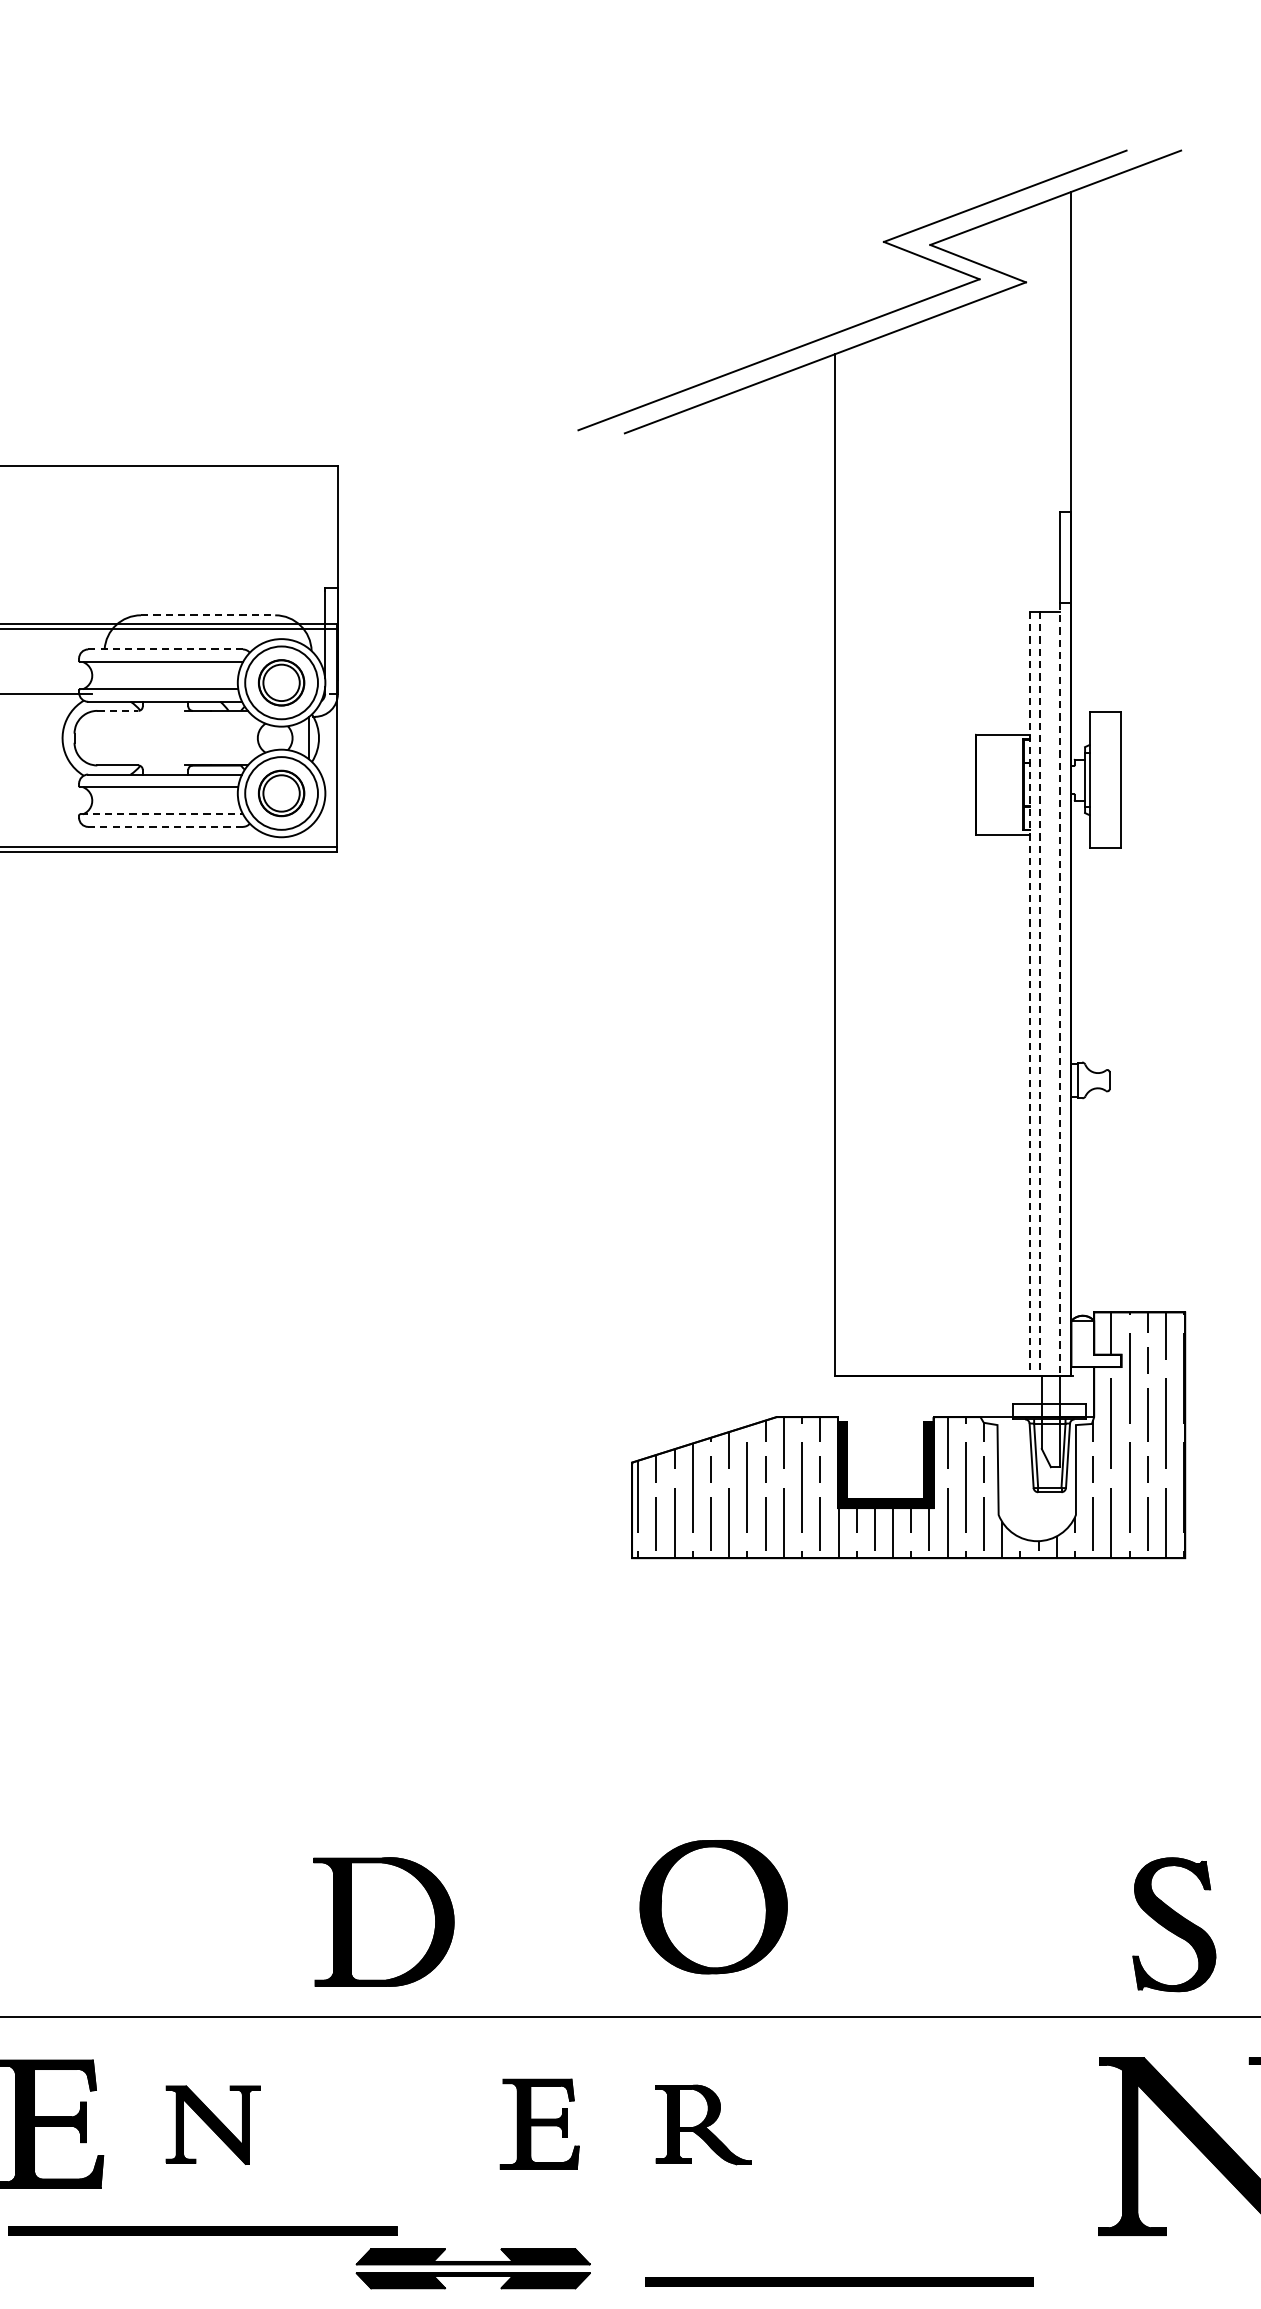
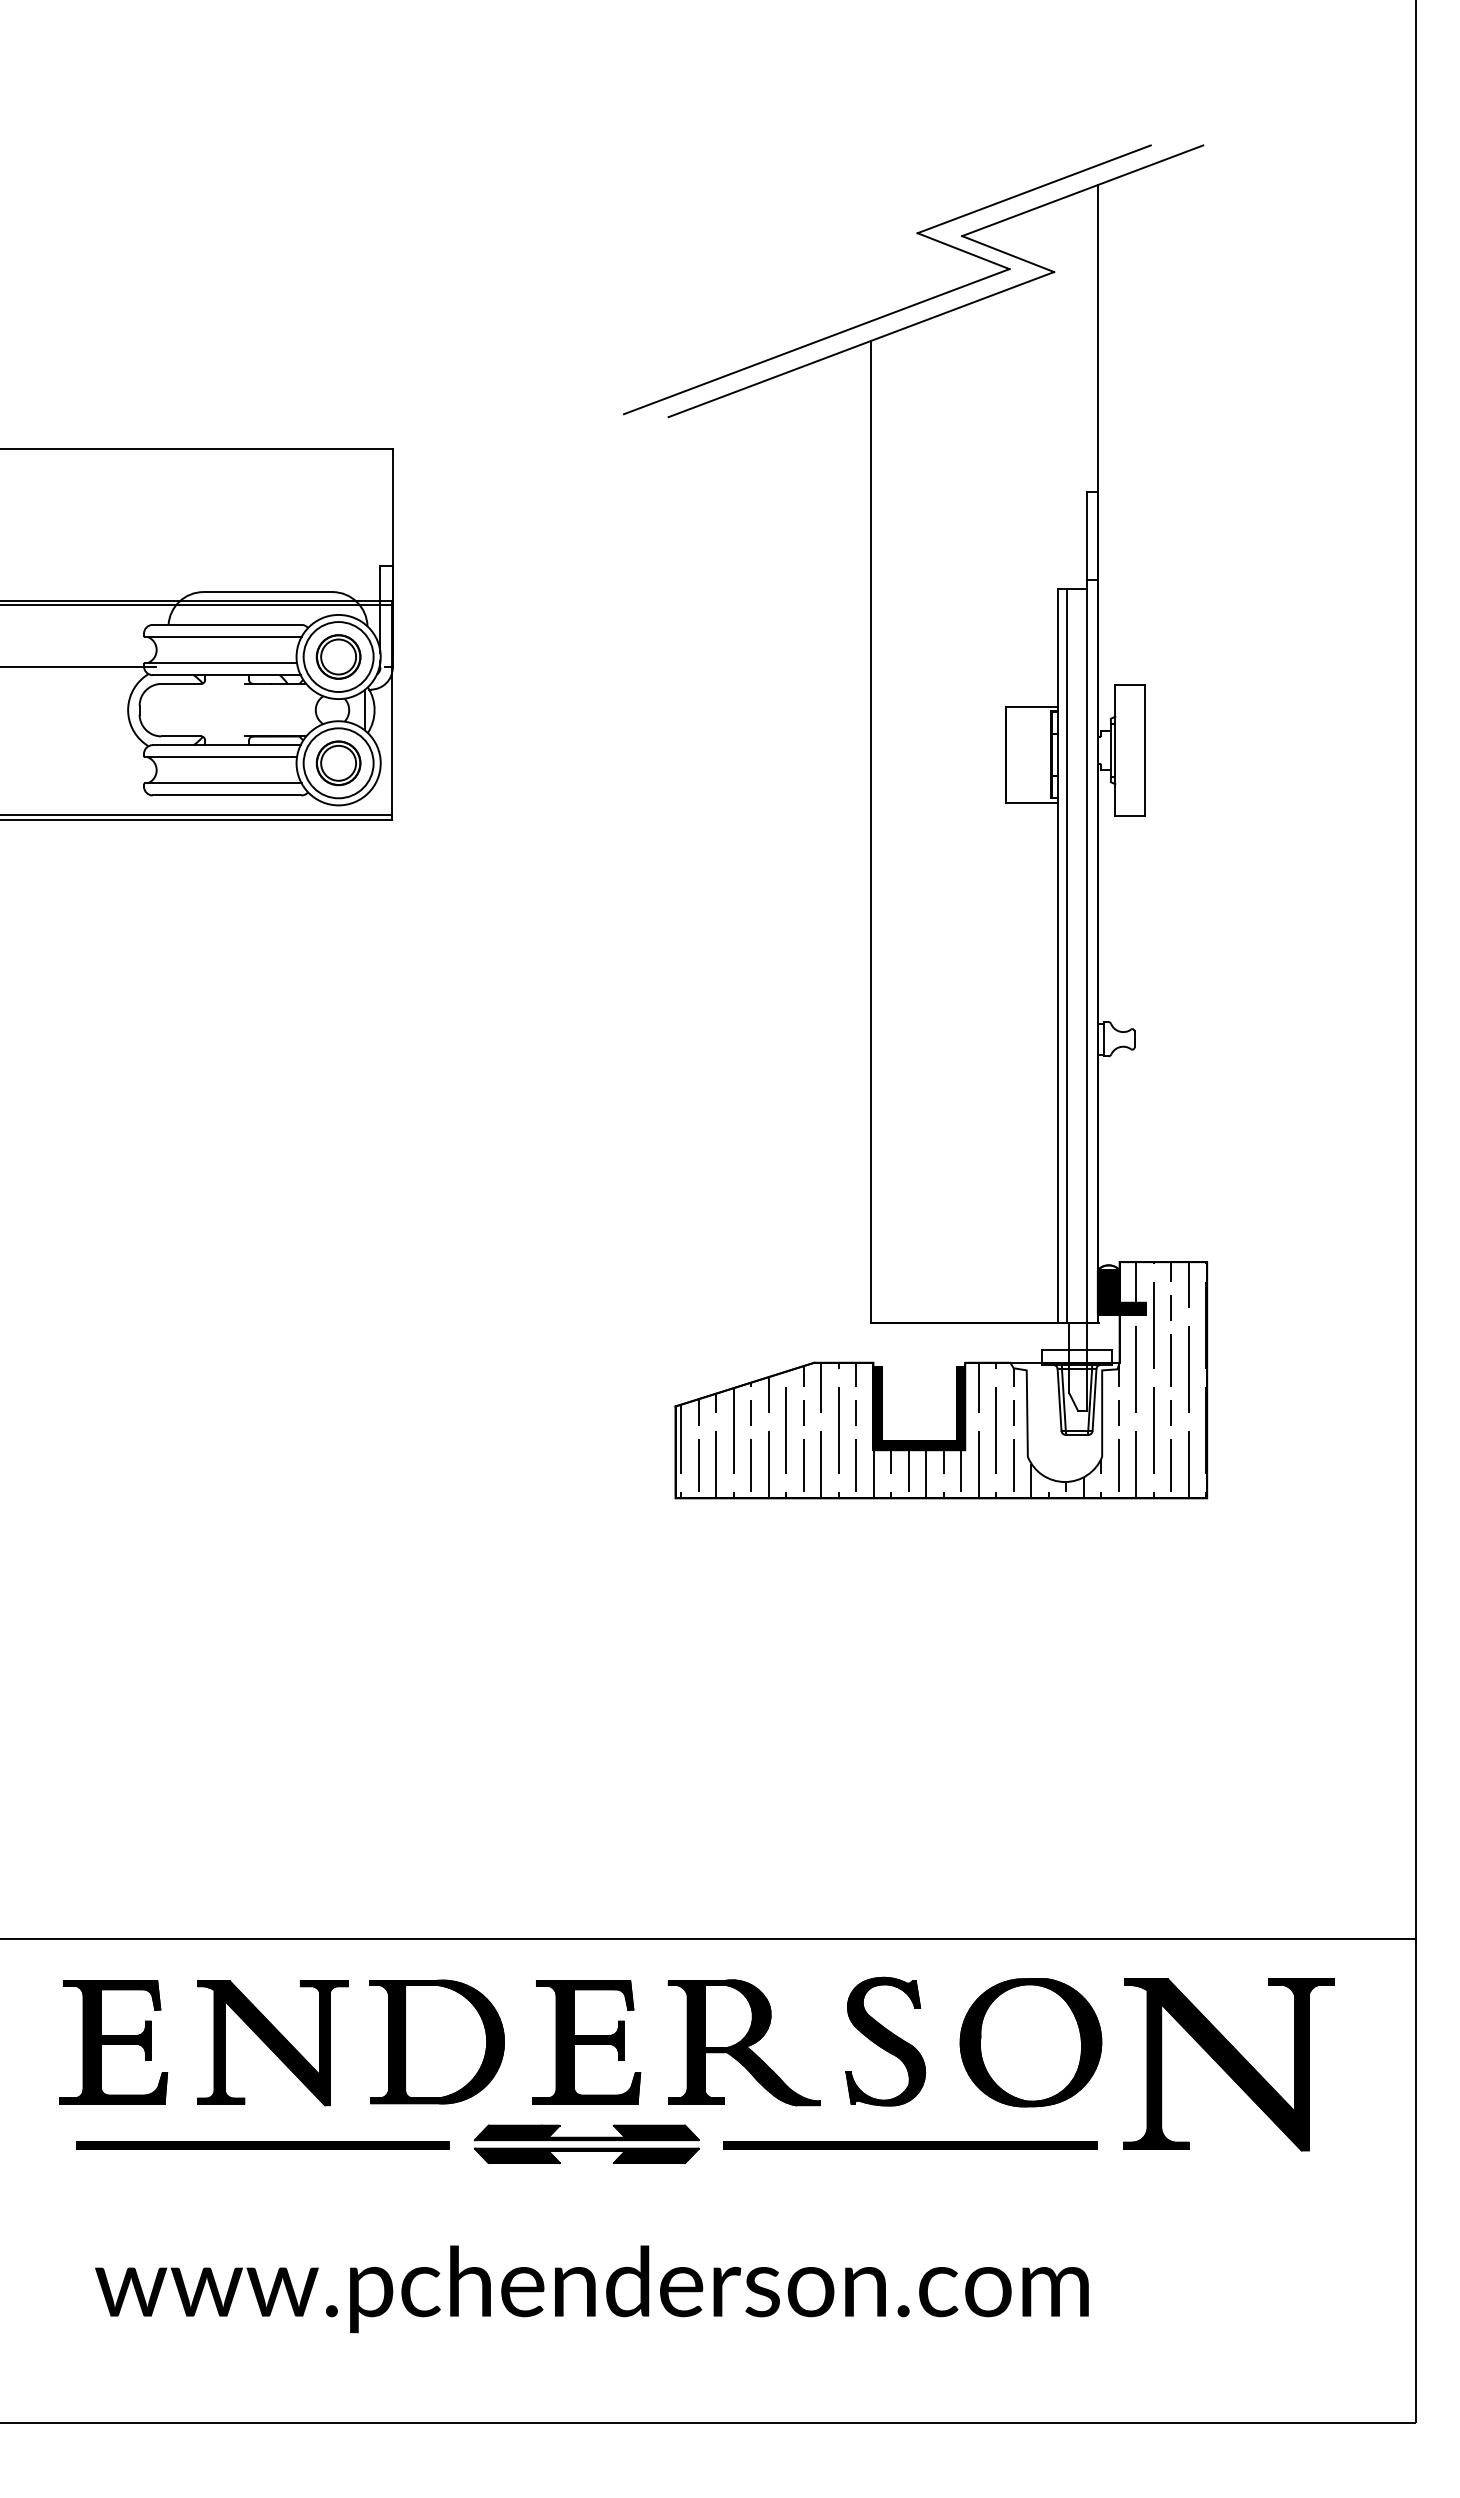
line: (208, 615) -> (268, 592), dashed -> solid
line: (165, 649) -> (227, 624), dashed -> solid
line: (118, 710) -> (181, 683), dashed -> solid
line: (161, 814) -> (223, 783), dashed -> solid
line: (164, 826) -> (226, 795), dashed -> solid
line: (1059, 989) -> (1086, 951), dashed -> solid
line: (1030, 994) -> (1058, 956), dashed -> solid
line: (1039, 994) -> (1067, 956), dashed -> solid
fill: (1096, 1344) -> (1121, 1292), added
part: (713, 1906) -> (1030, 2042), moved
part: (383, 1921) -> (436, 2041), moved
part: (1174, 1924) -> (885, 2041), moved
part: (539, 2124) -> (586, 2042), size x1.43
part: (702, 2124) -> (743, 2042), size x1.67
part: (212, 2125) -> (272, 2043), size x1.67
part: (472, 2268) -> (586, 2144), moved
part: (839, 2282) -> (910, 2145), moved

